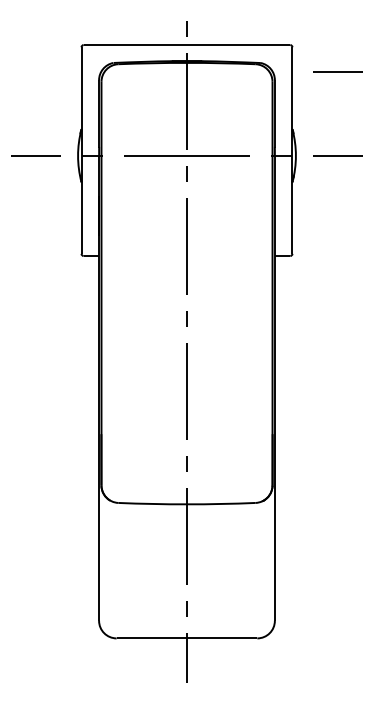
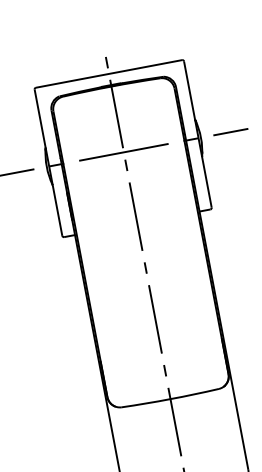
line: (337, 71) -> (219, 72), removed

